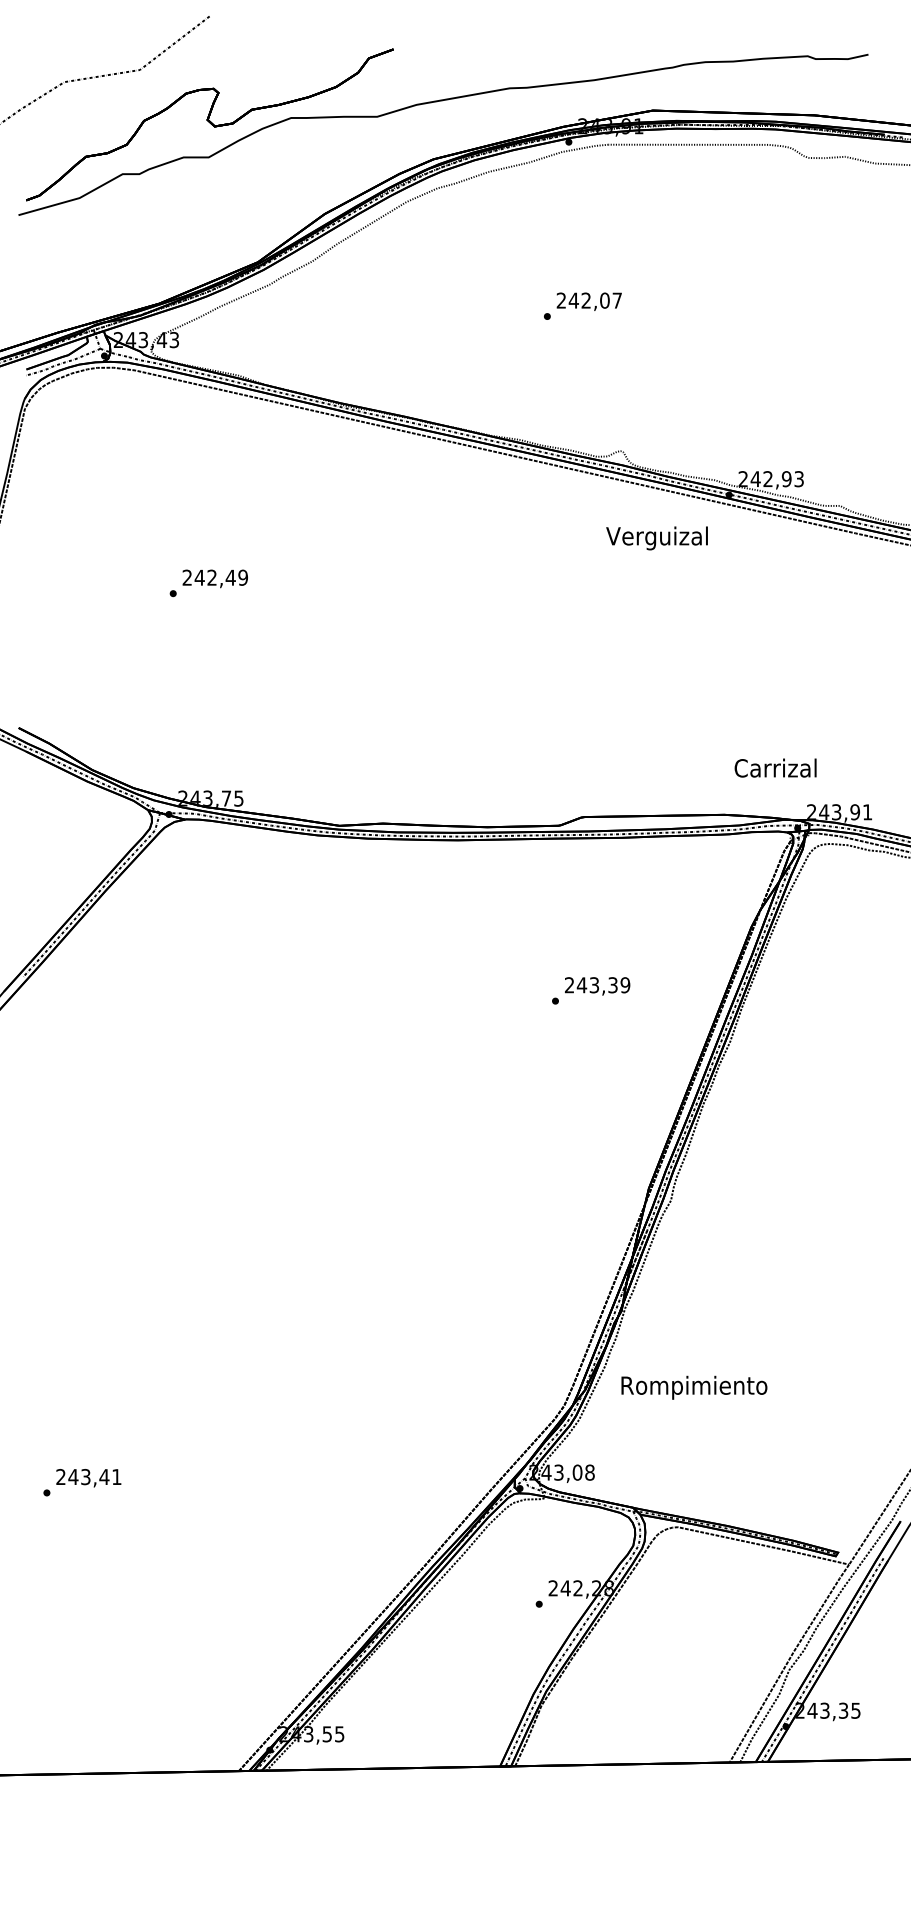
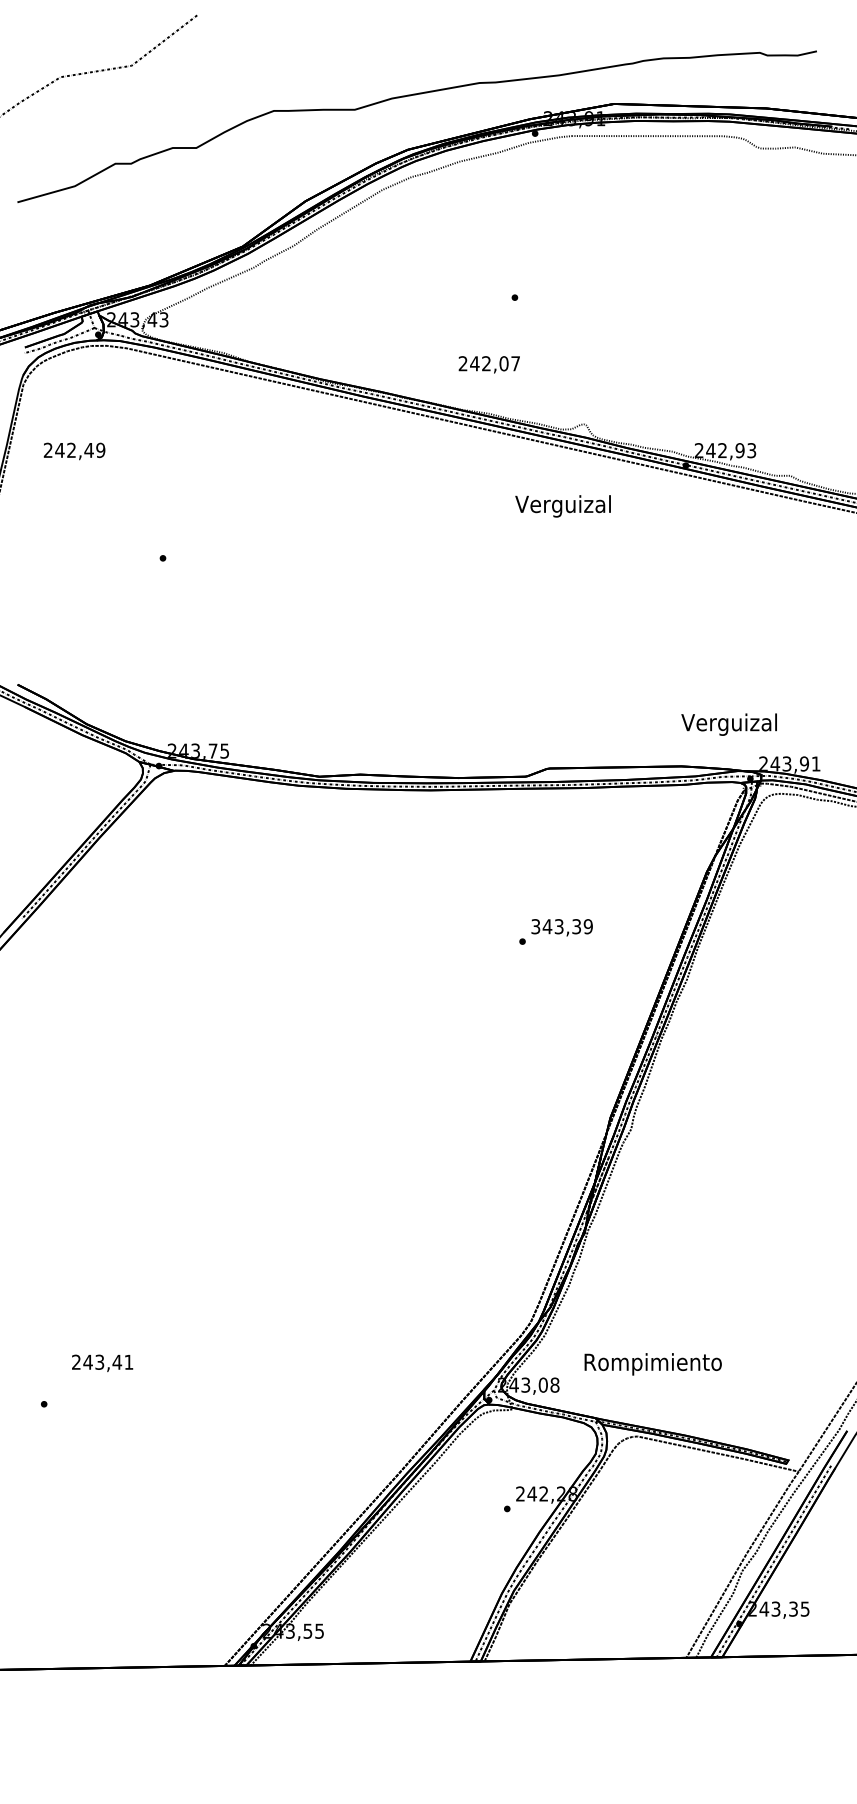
part: (209, 124) -> (197, 117), removed
text: (588, 301) -> (488, 364), moved
text: (656, 538) -> (562, 506), moved
text: (215, 578) -> (74, 451), moved
text: (774, 770) -> (728, 724), Carrizal -> Verguizal
text: (569, 985) -> (535, 926), 243,39 -> 343,39
text: (693, 1387) -> (652, 1364), moved
text: (88, 1477) -> (102, 1362), moved

